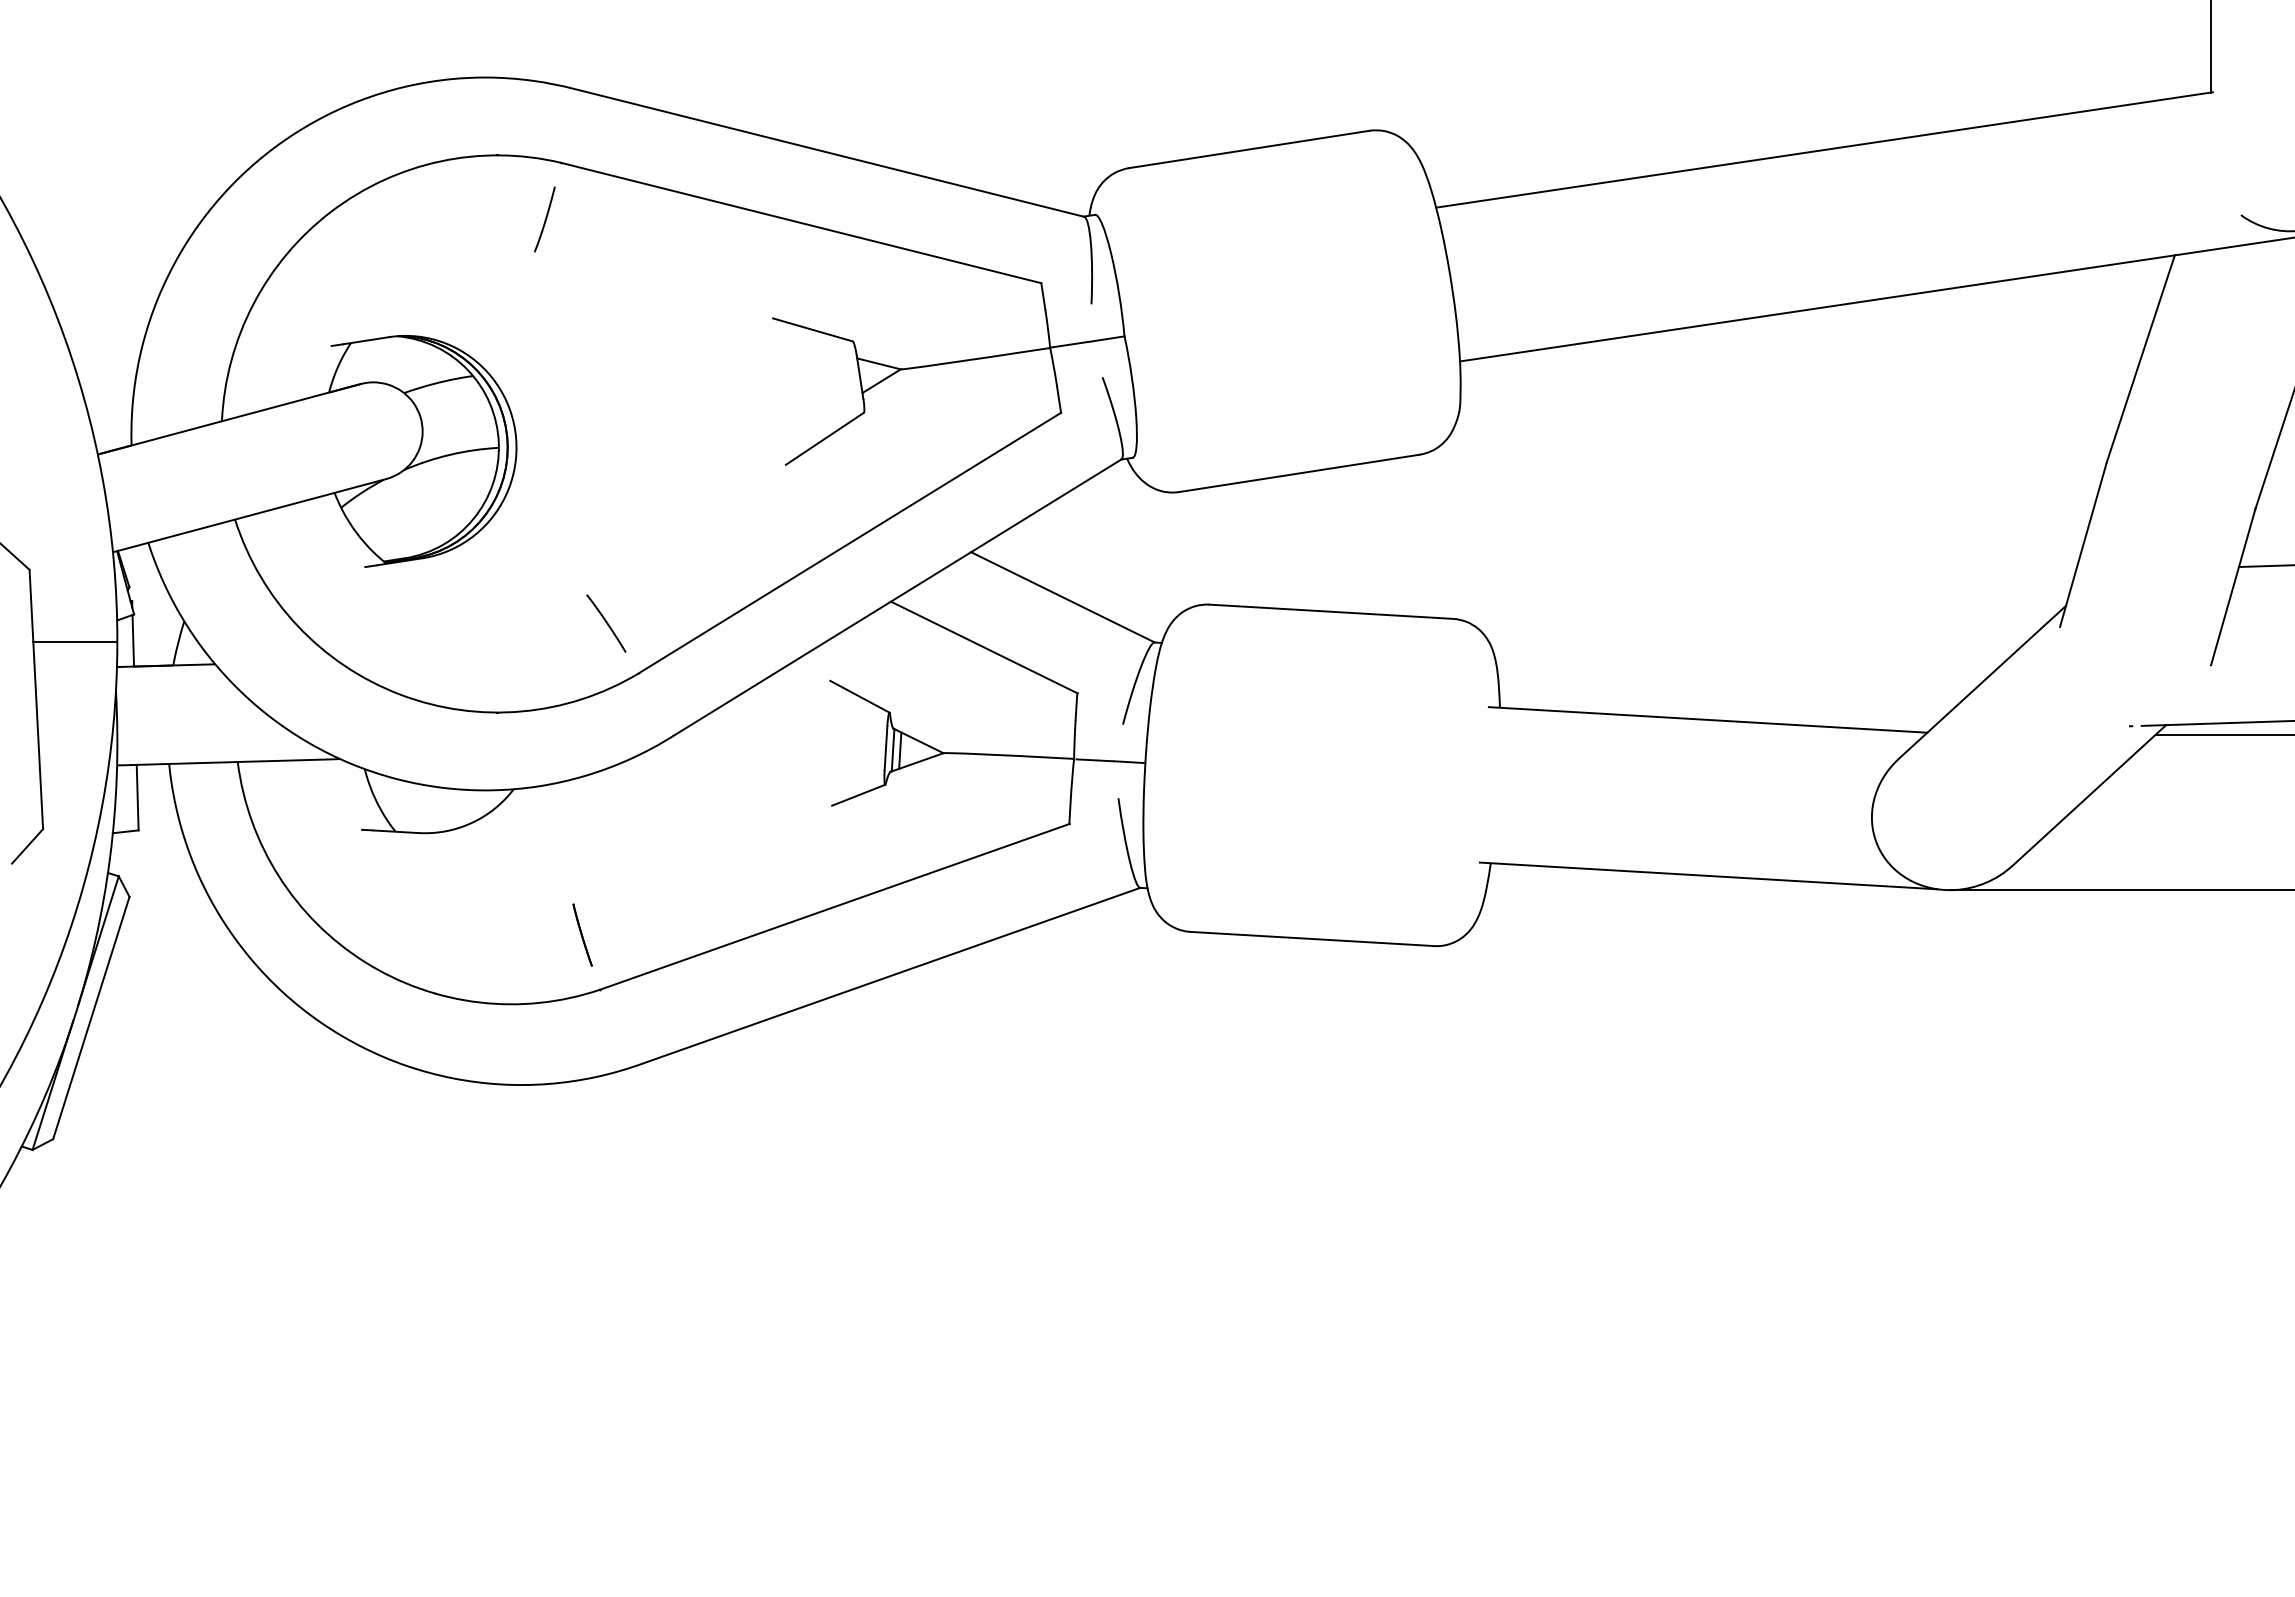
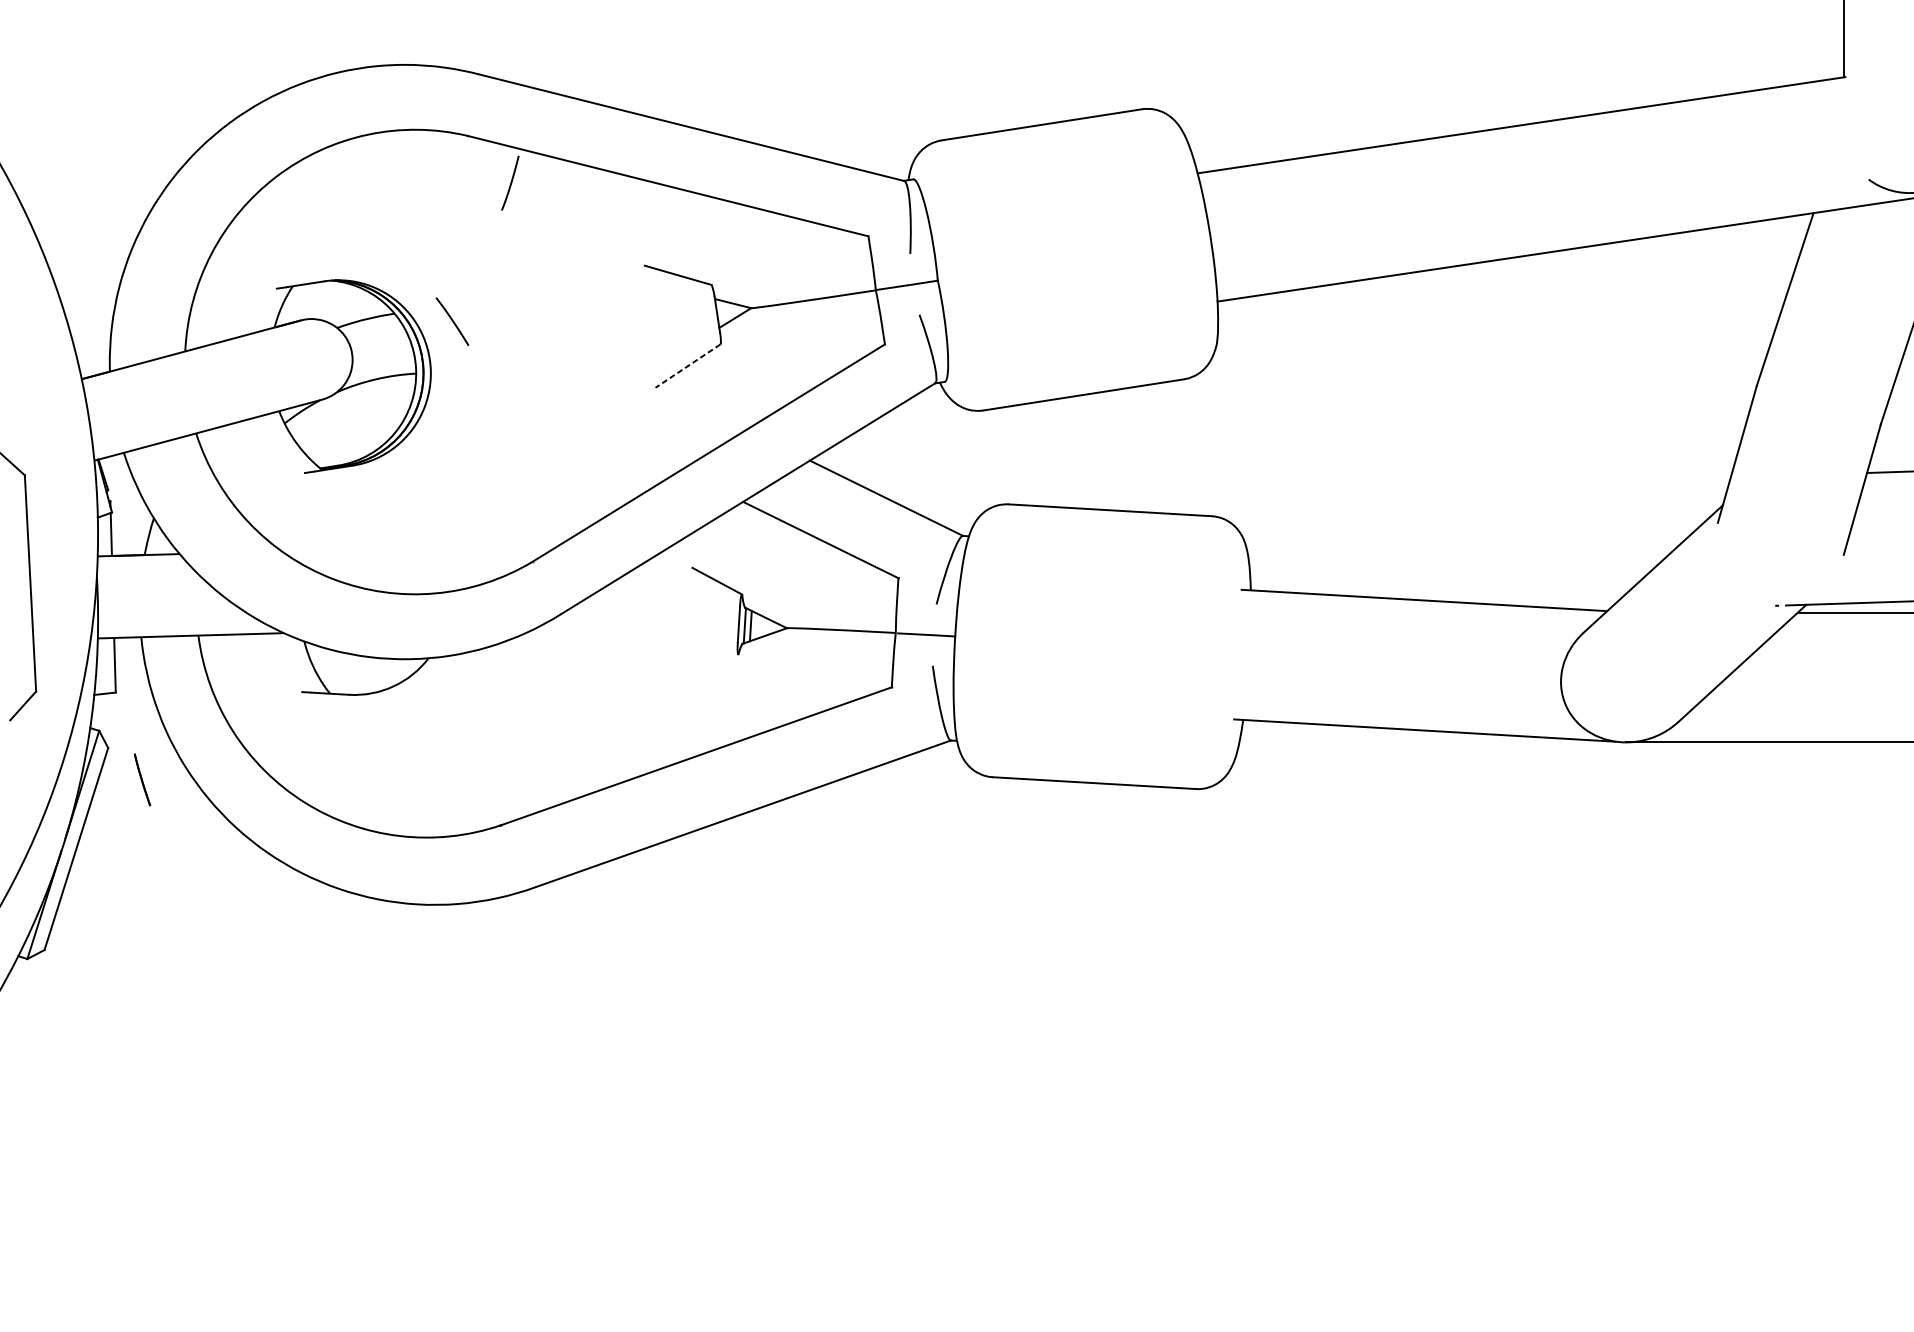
line: (545, 219) -> (510, 183), moved
line: (824, 438) -> (687, 365), solid -> dashed
curve: (606, 623) -> (452, 321), moved
line: (75, 641) -> (63, 535), removed
line: (858, 794) -> (716, 662), removed
line: (582, 934) -> (142, 779), moved

